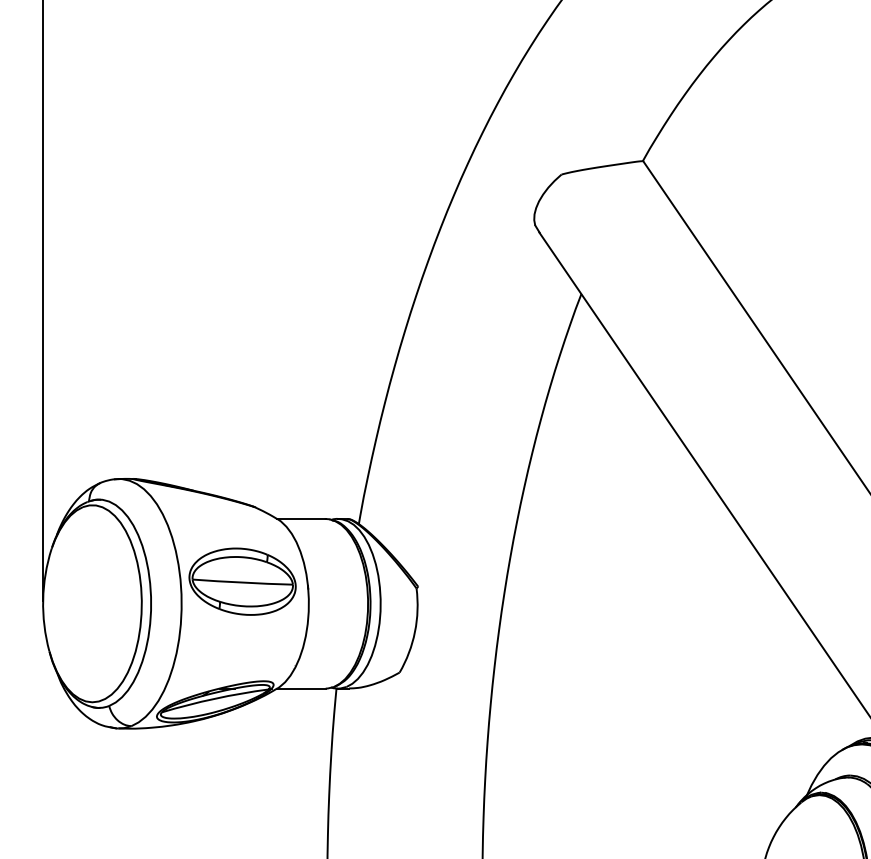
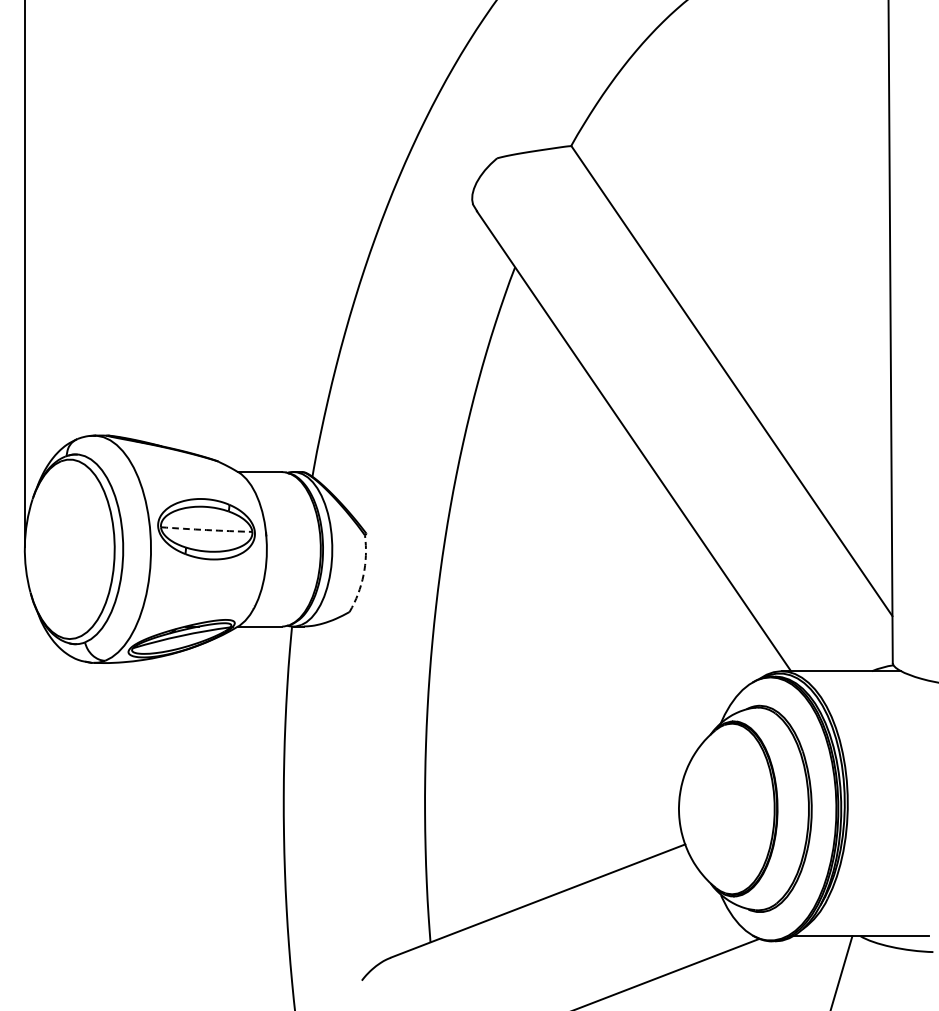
arc: (242, 583) -> (206, 530), solid -> dashed
arc: (414, 631) -> (363, 574), solid -> dashed

